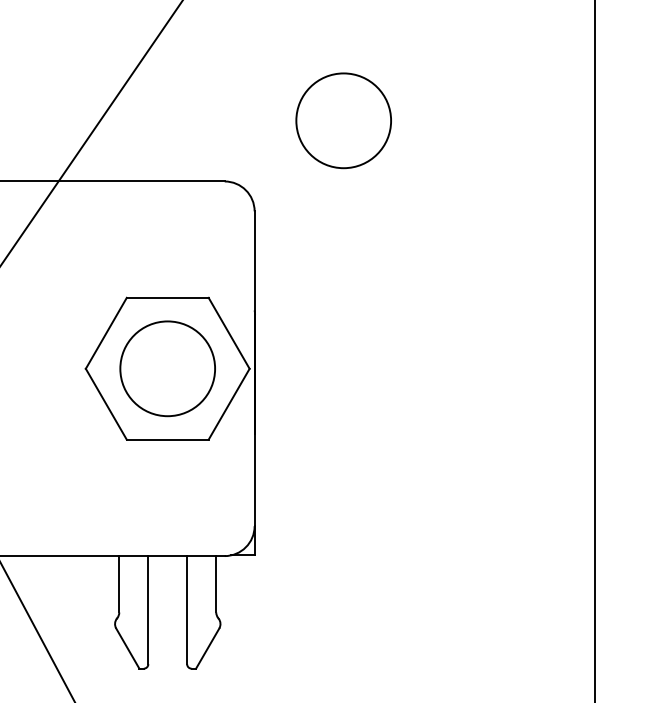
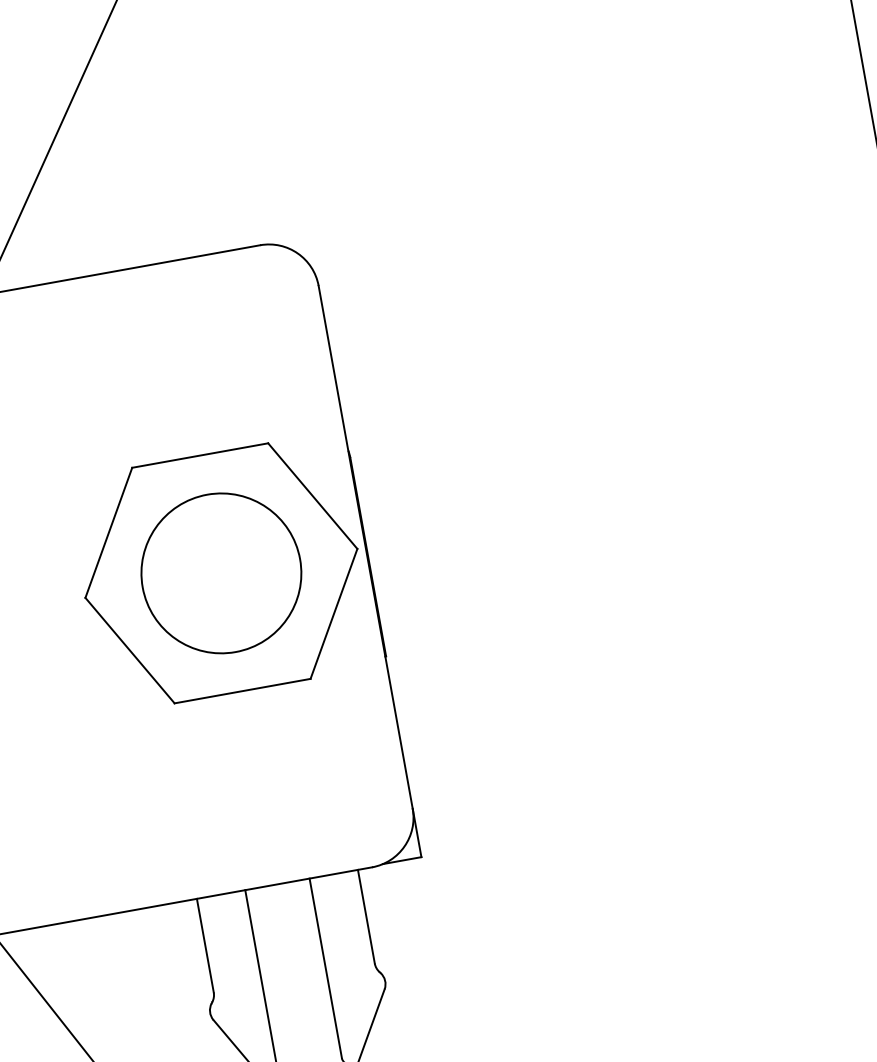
circle: (343, 120) -> (439, 108), removed

